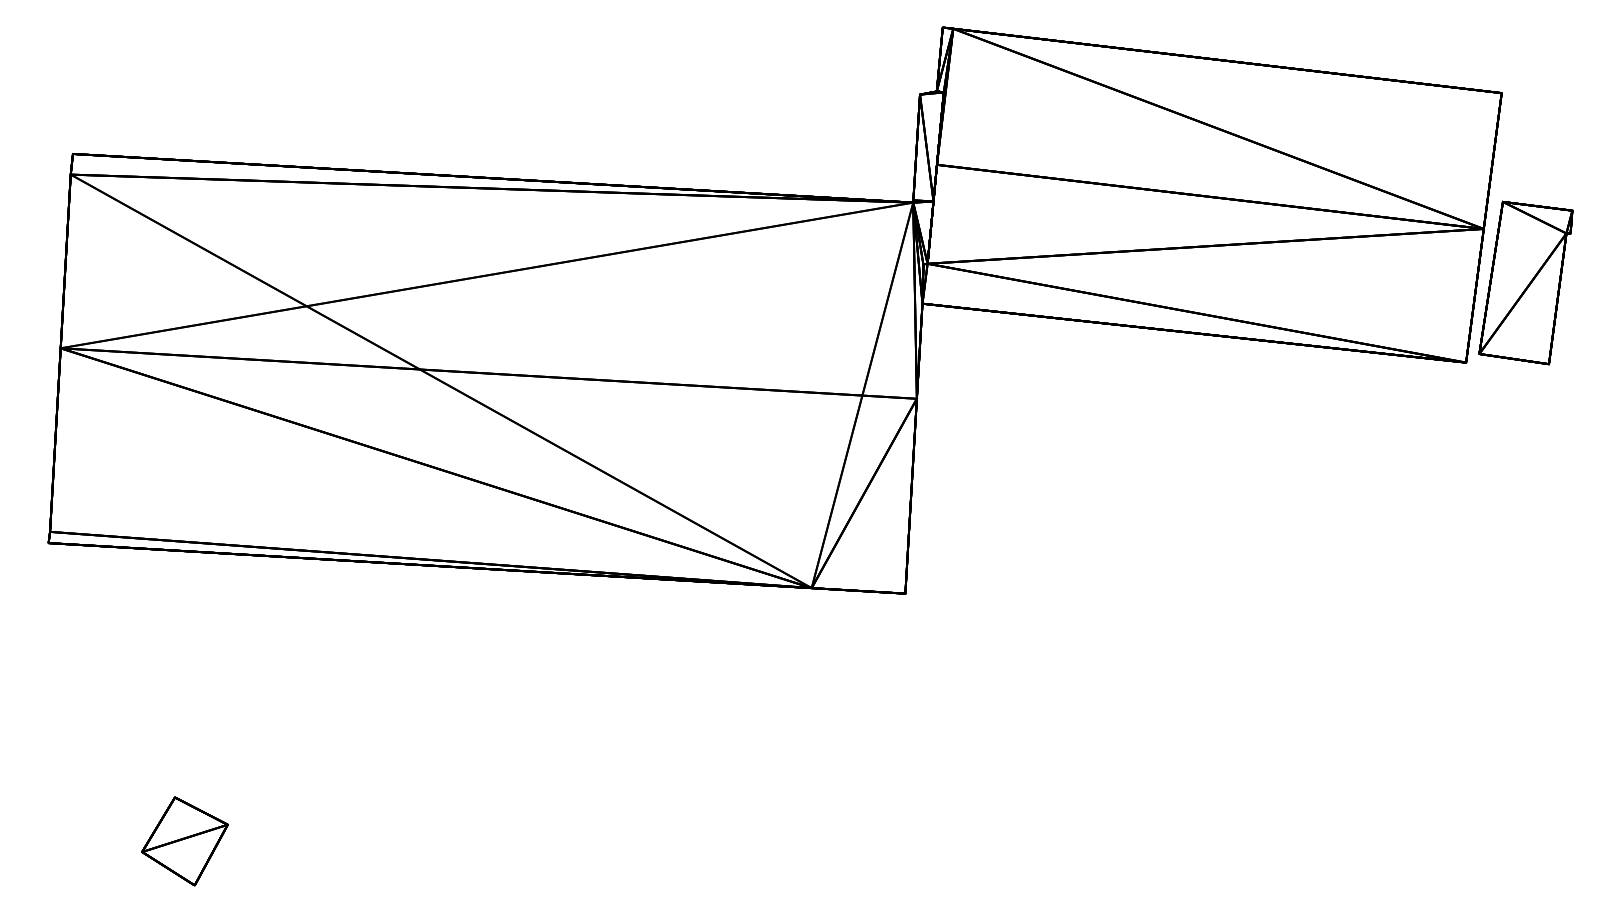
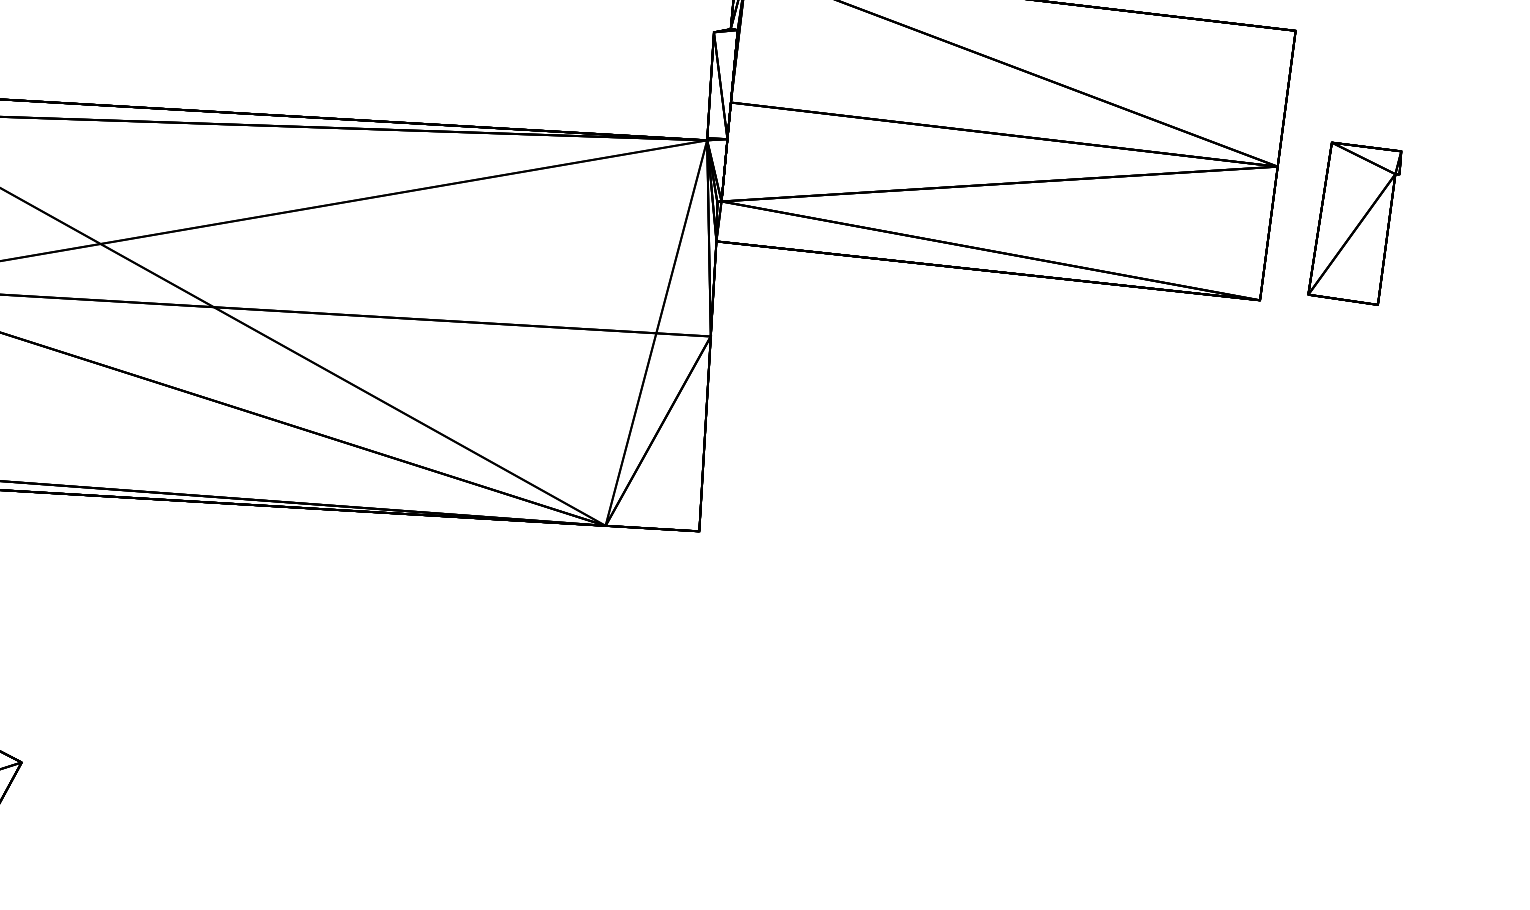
part: (1525, 282) -> (1354, 223), moved

